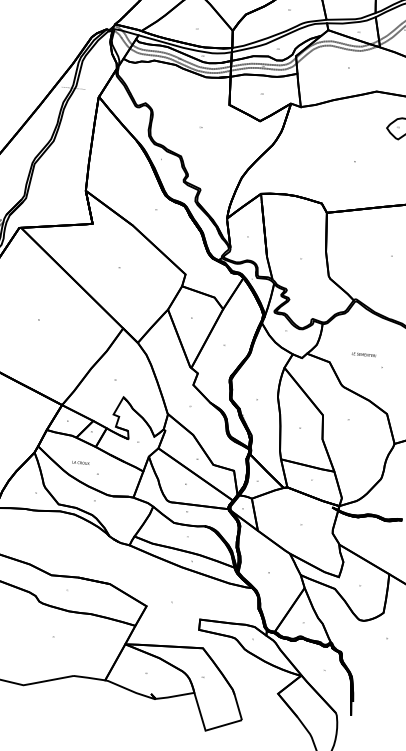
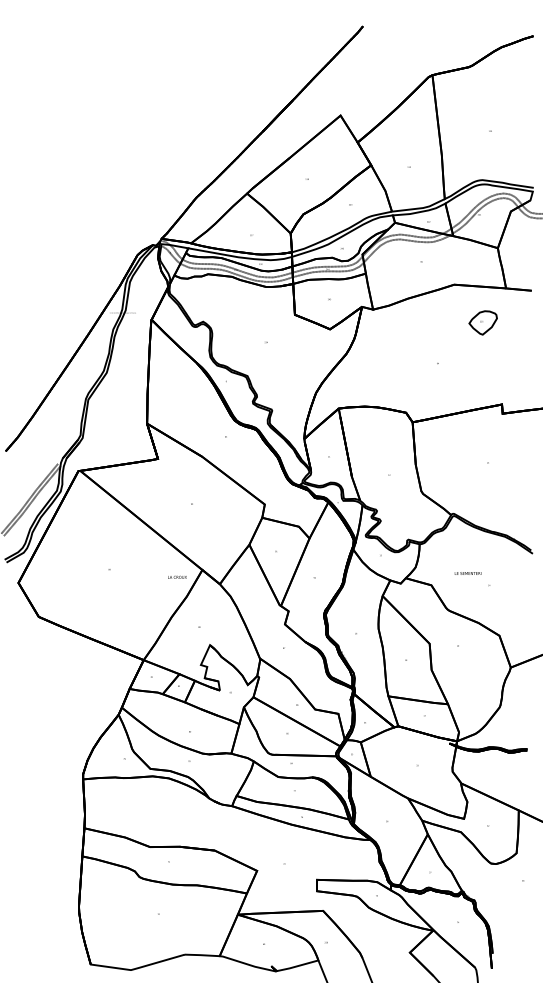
text: (81, 462) -> (177, 576), moved

